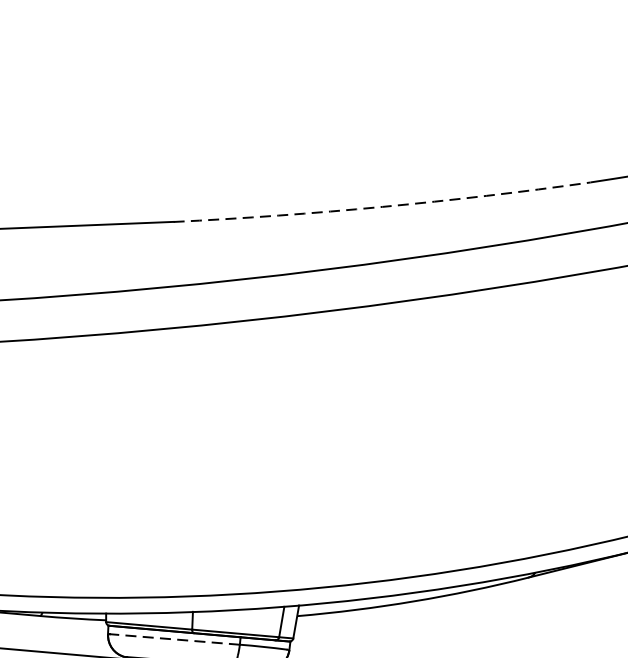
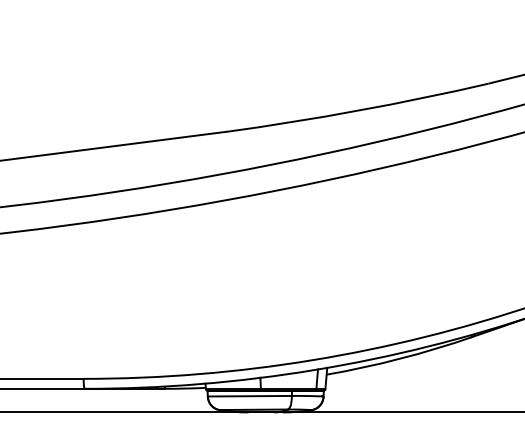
arc: (383, 206) -> (358, 110), dashed -> solid
line: (174, 639) -> (250, 396), dashed -> solid

